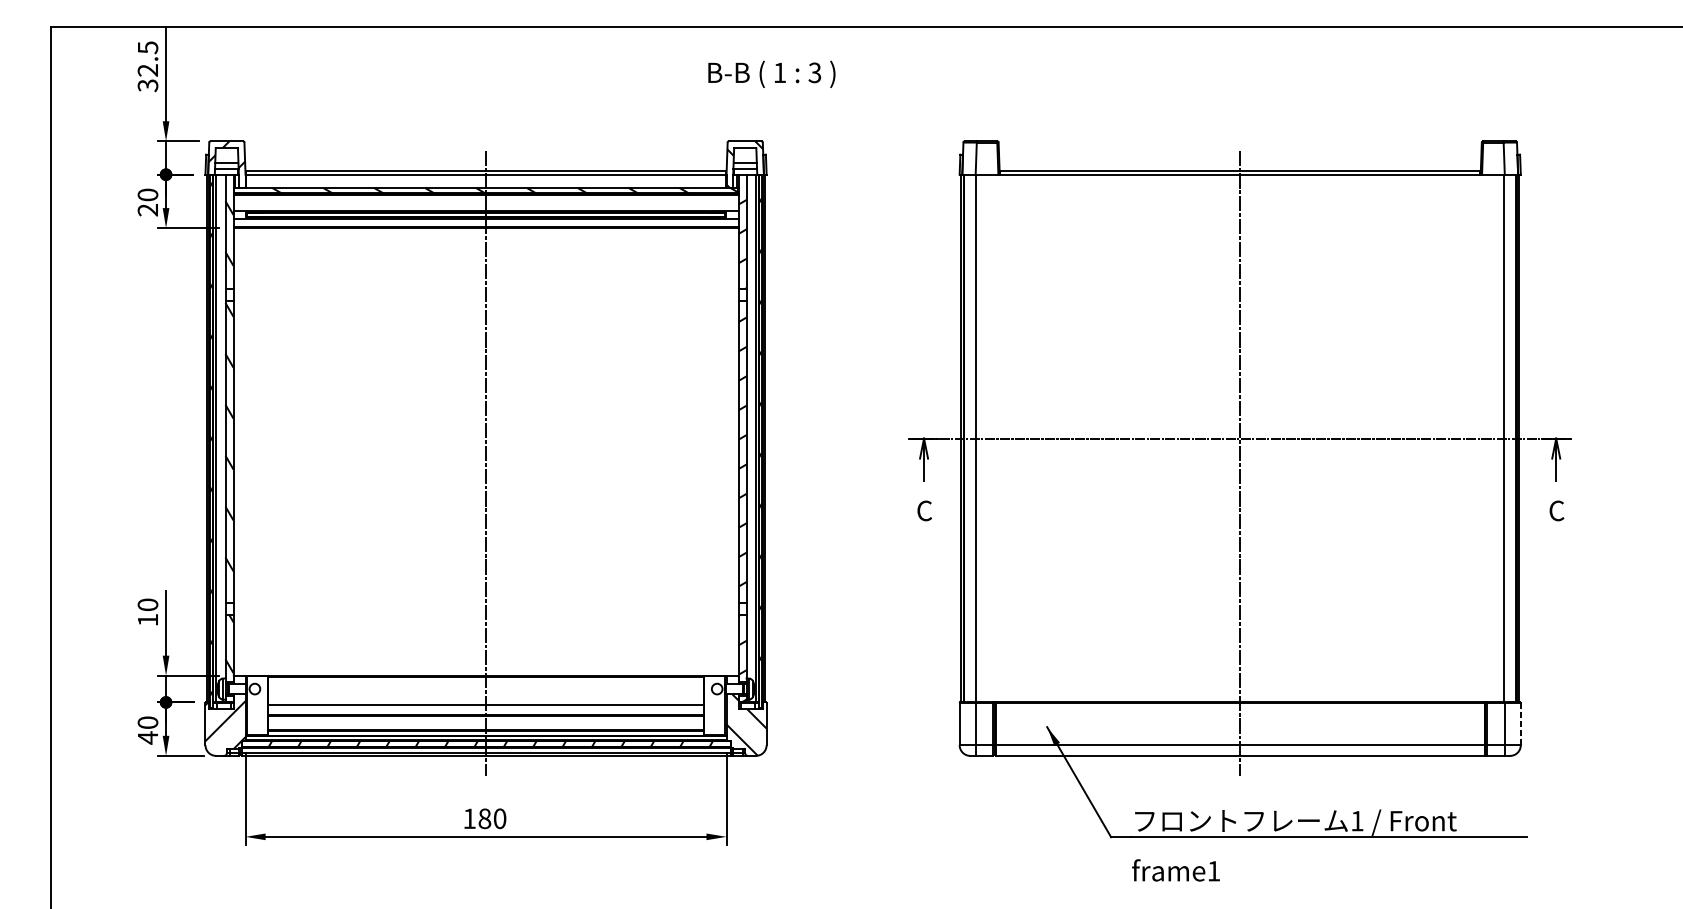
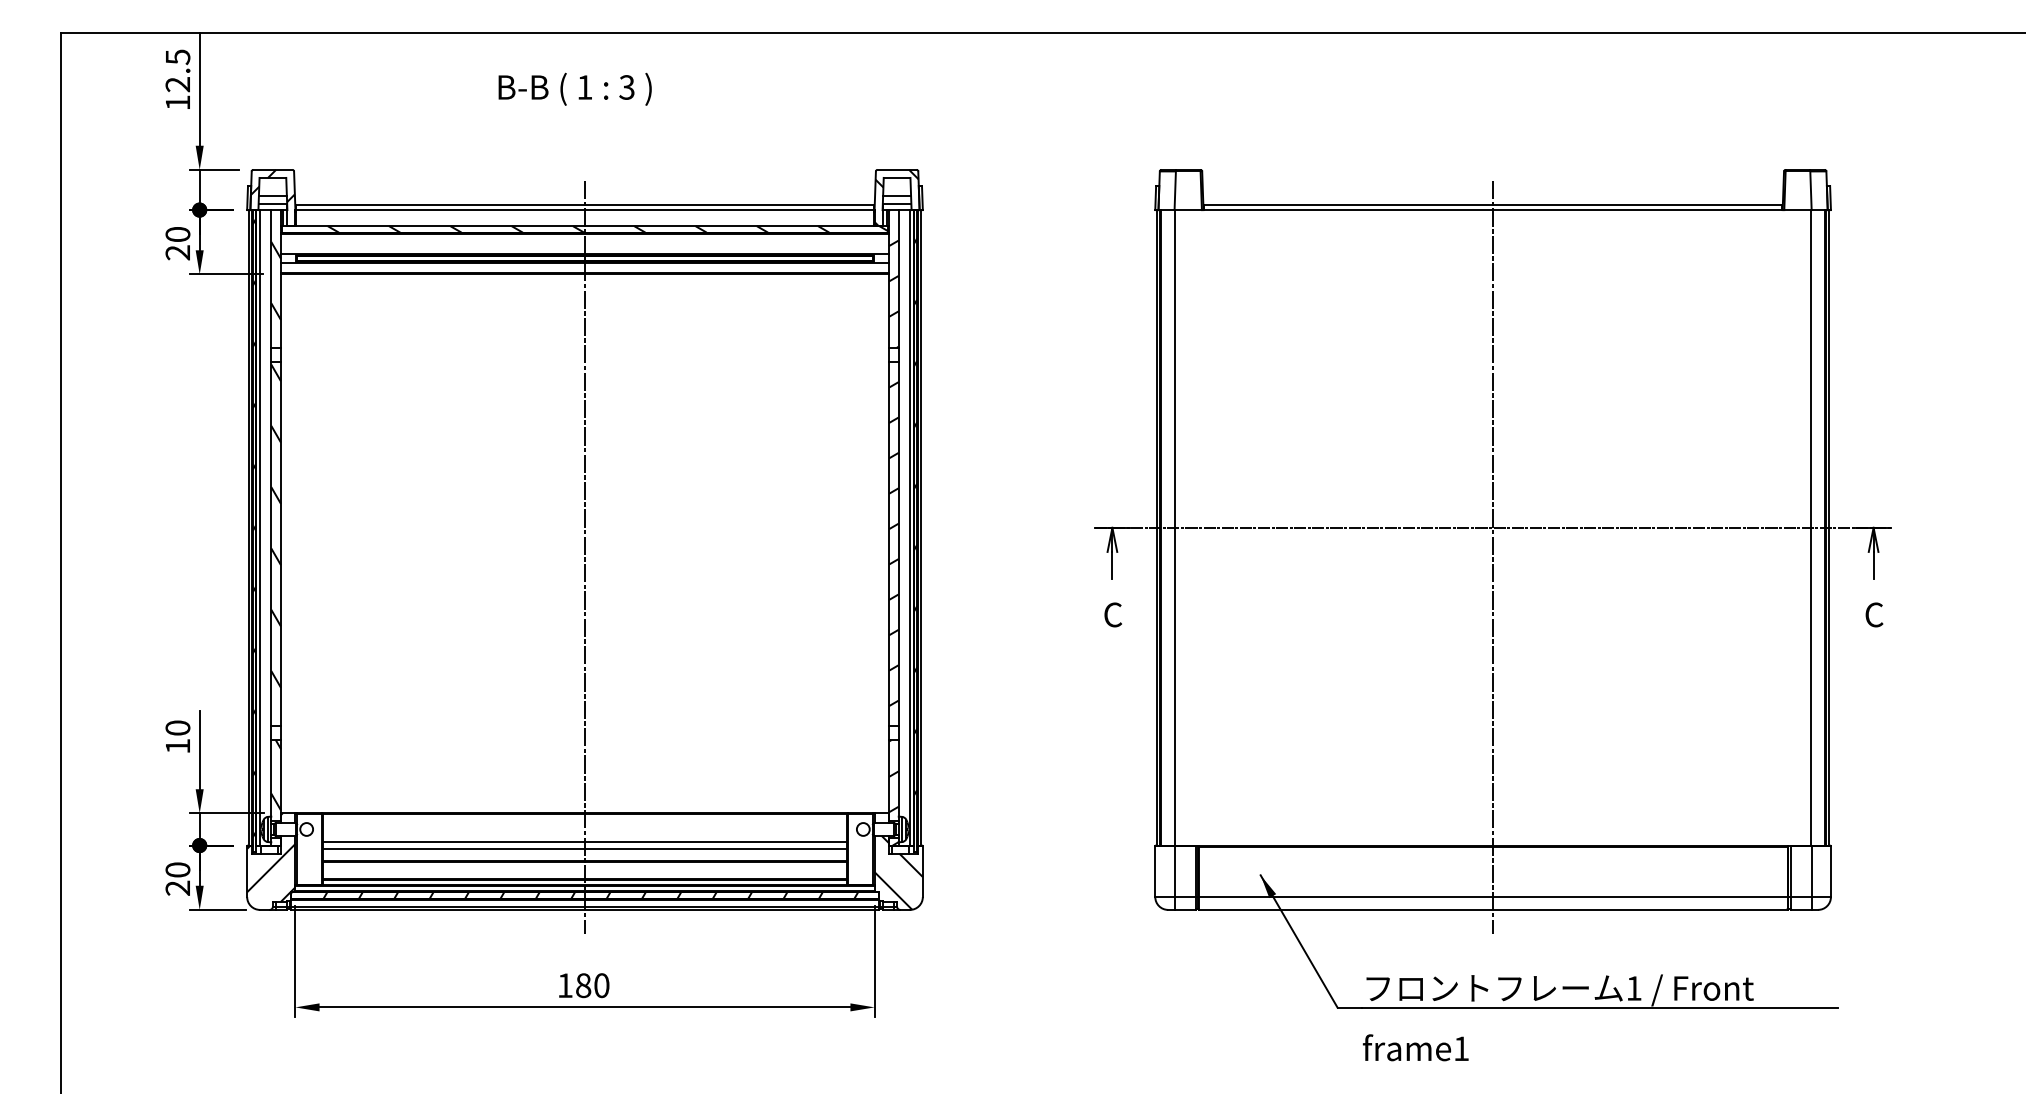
text: (771, 73) -> (574, 88), moved
text: (147, 85) -> (177, 102), 32.5 -> 12.5
line: (485, 699) -> (584, 842), added
line: (1520, 723) -> (1830, 871), dashed -> solid
text: (147, 738) -> (177, 888), 40 -> 20

